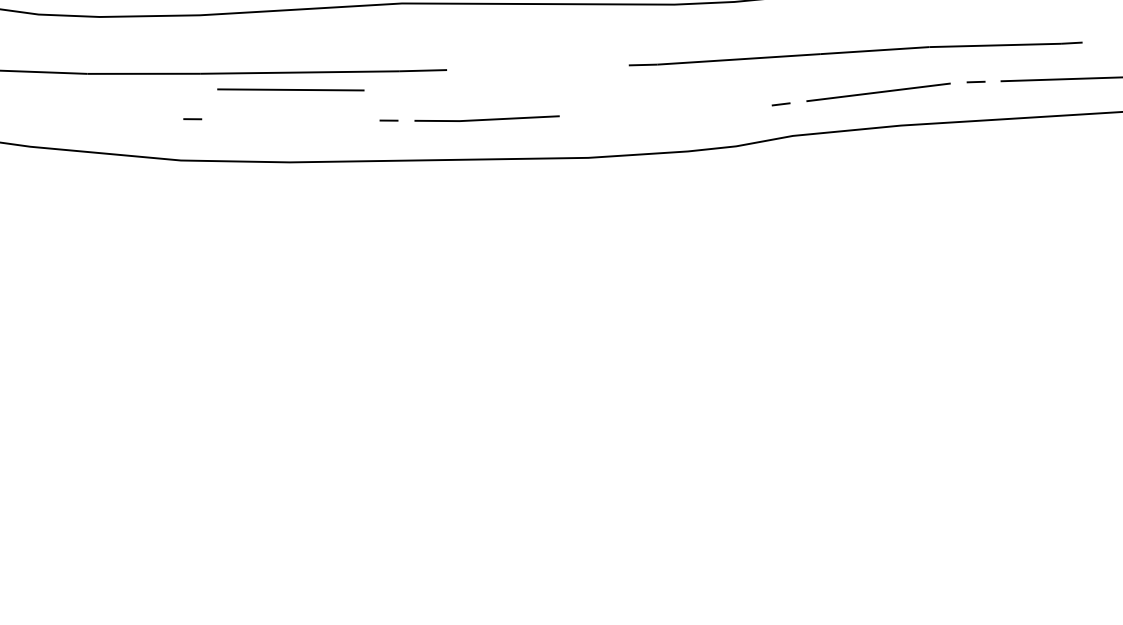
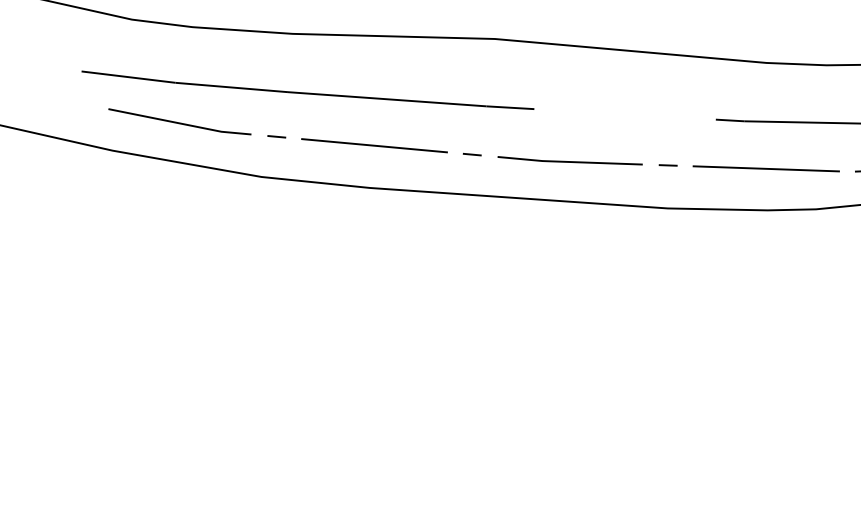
line: (290, 89) -> (374, 145), moved
line: (682, 109) -> (765, 168), added
line: (93, 112) -> (178, 121), added
line: (584, 114) -> (667, 164), added

